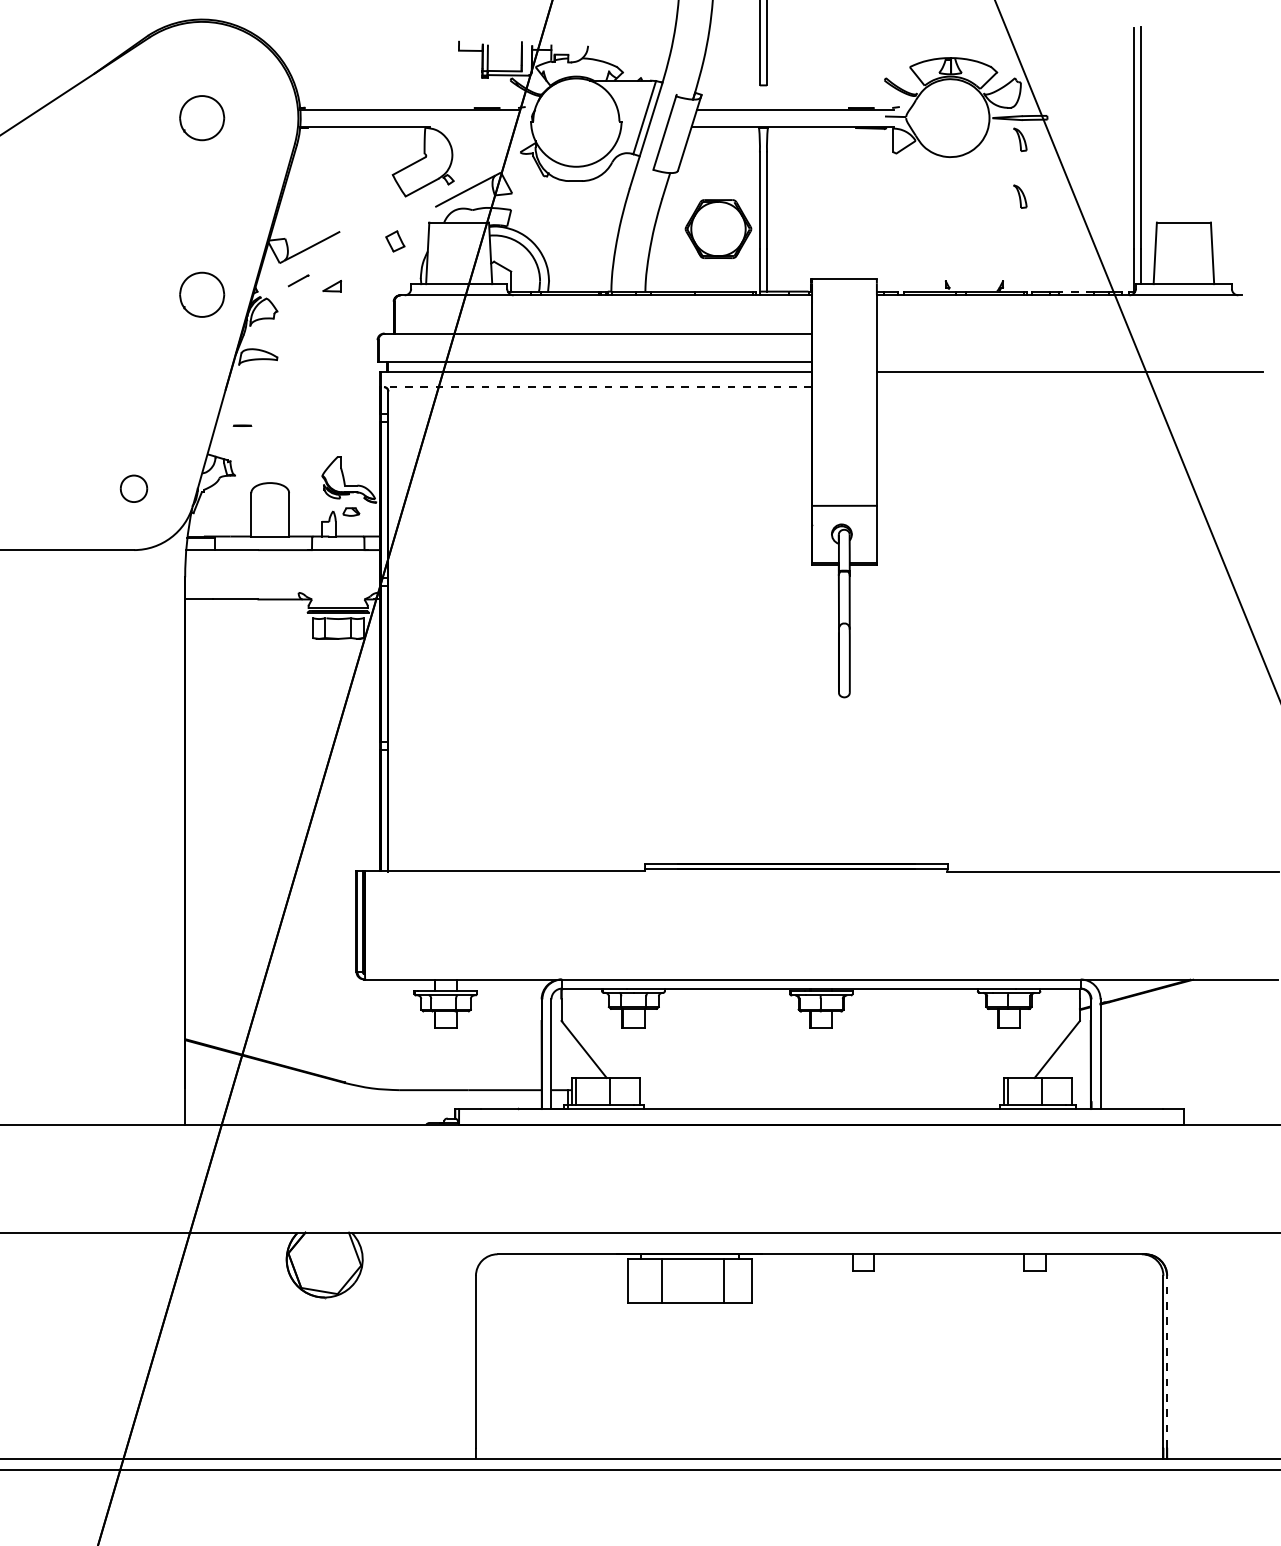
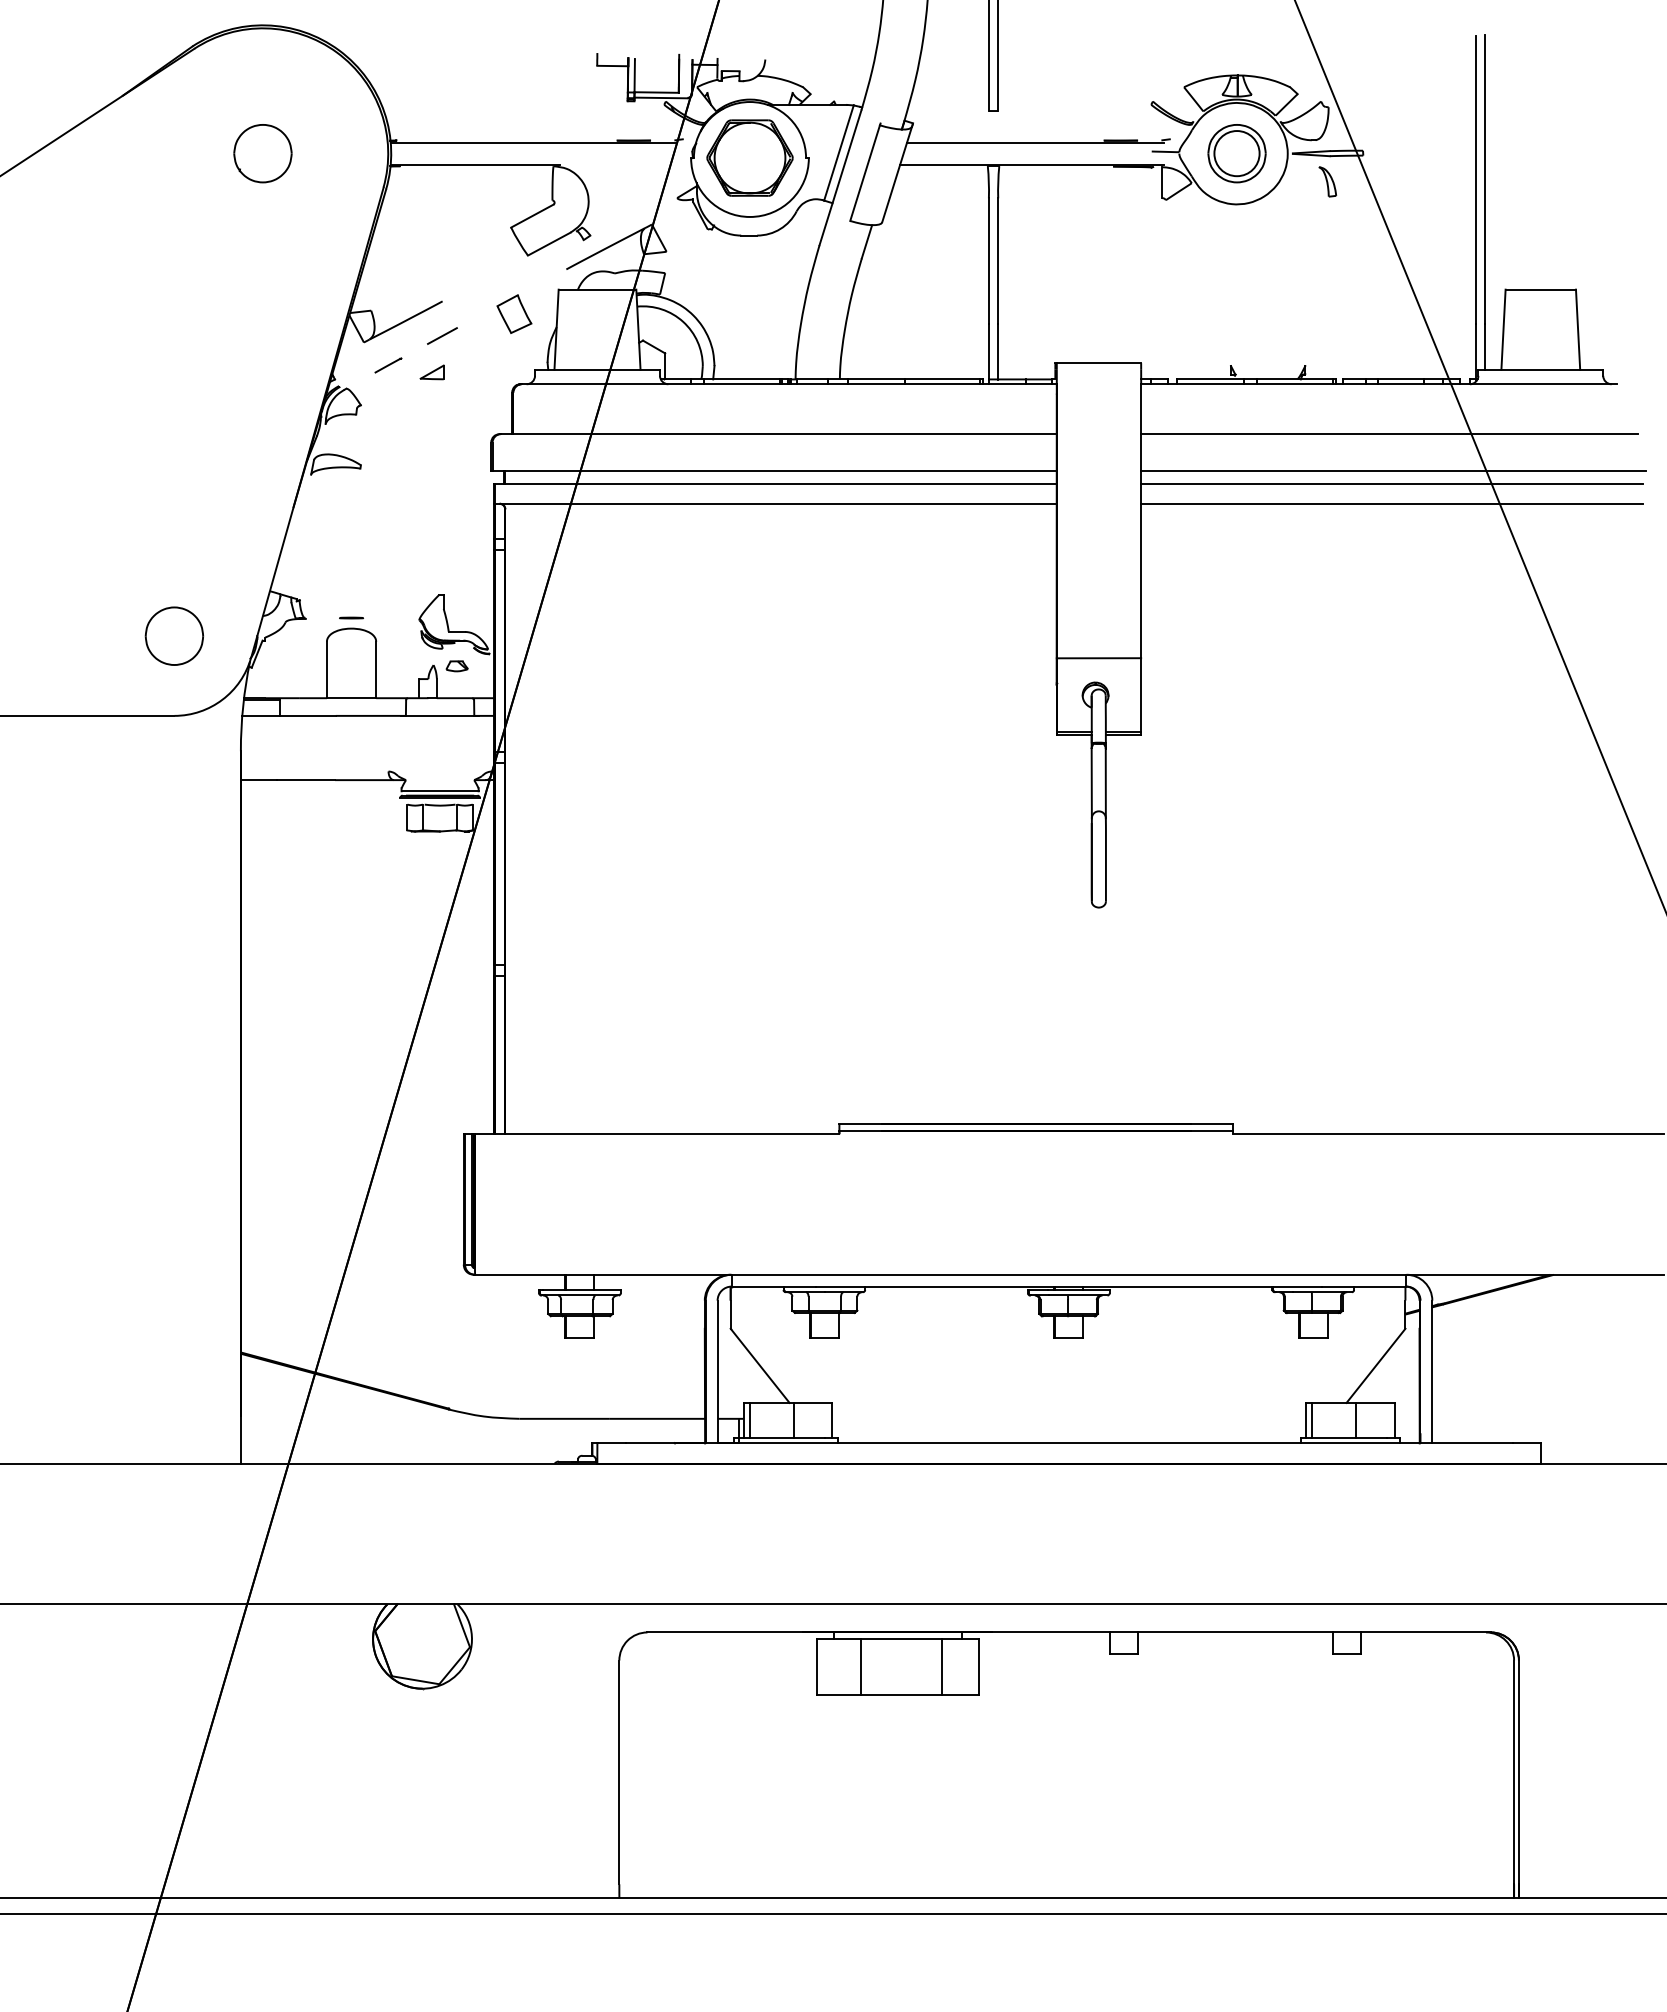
part: (950, 118) -> (1236, 153), added
part: (1020, 196) -> (1327, 255), removed
part: (718, 228) -> (749, 157), moved
part: (395, 240) -> (514, 313), size x1.43
line: (340, 257) -> (442, 335), added
line: (1076, 291) -> (1400, 379), dashed -> solid
part: (201, 294) -> (262, 383), removed
line: (1067, 333) -> (1389, 434), added
line: (1070, 361) -> (1393, 470), added
line: (596, 386) -> (776, 503), dashed -> solid
line: (1069, 386) -> (1392, 503), added
line: (242, 425) -> (351, 617), moved
part: (133, 488) -> (173, 635), size x1.67
line: (1167, 1361) -> (1519, 1772), dashed -> solid

